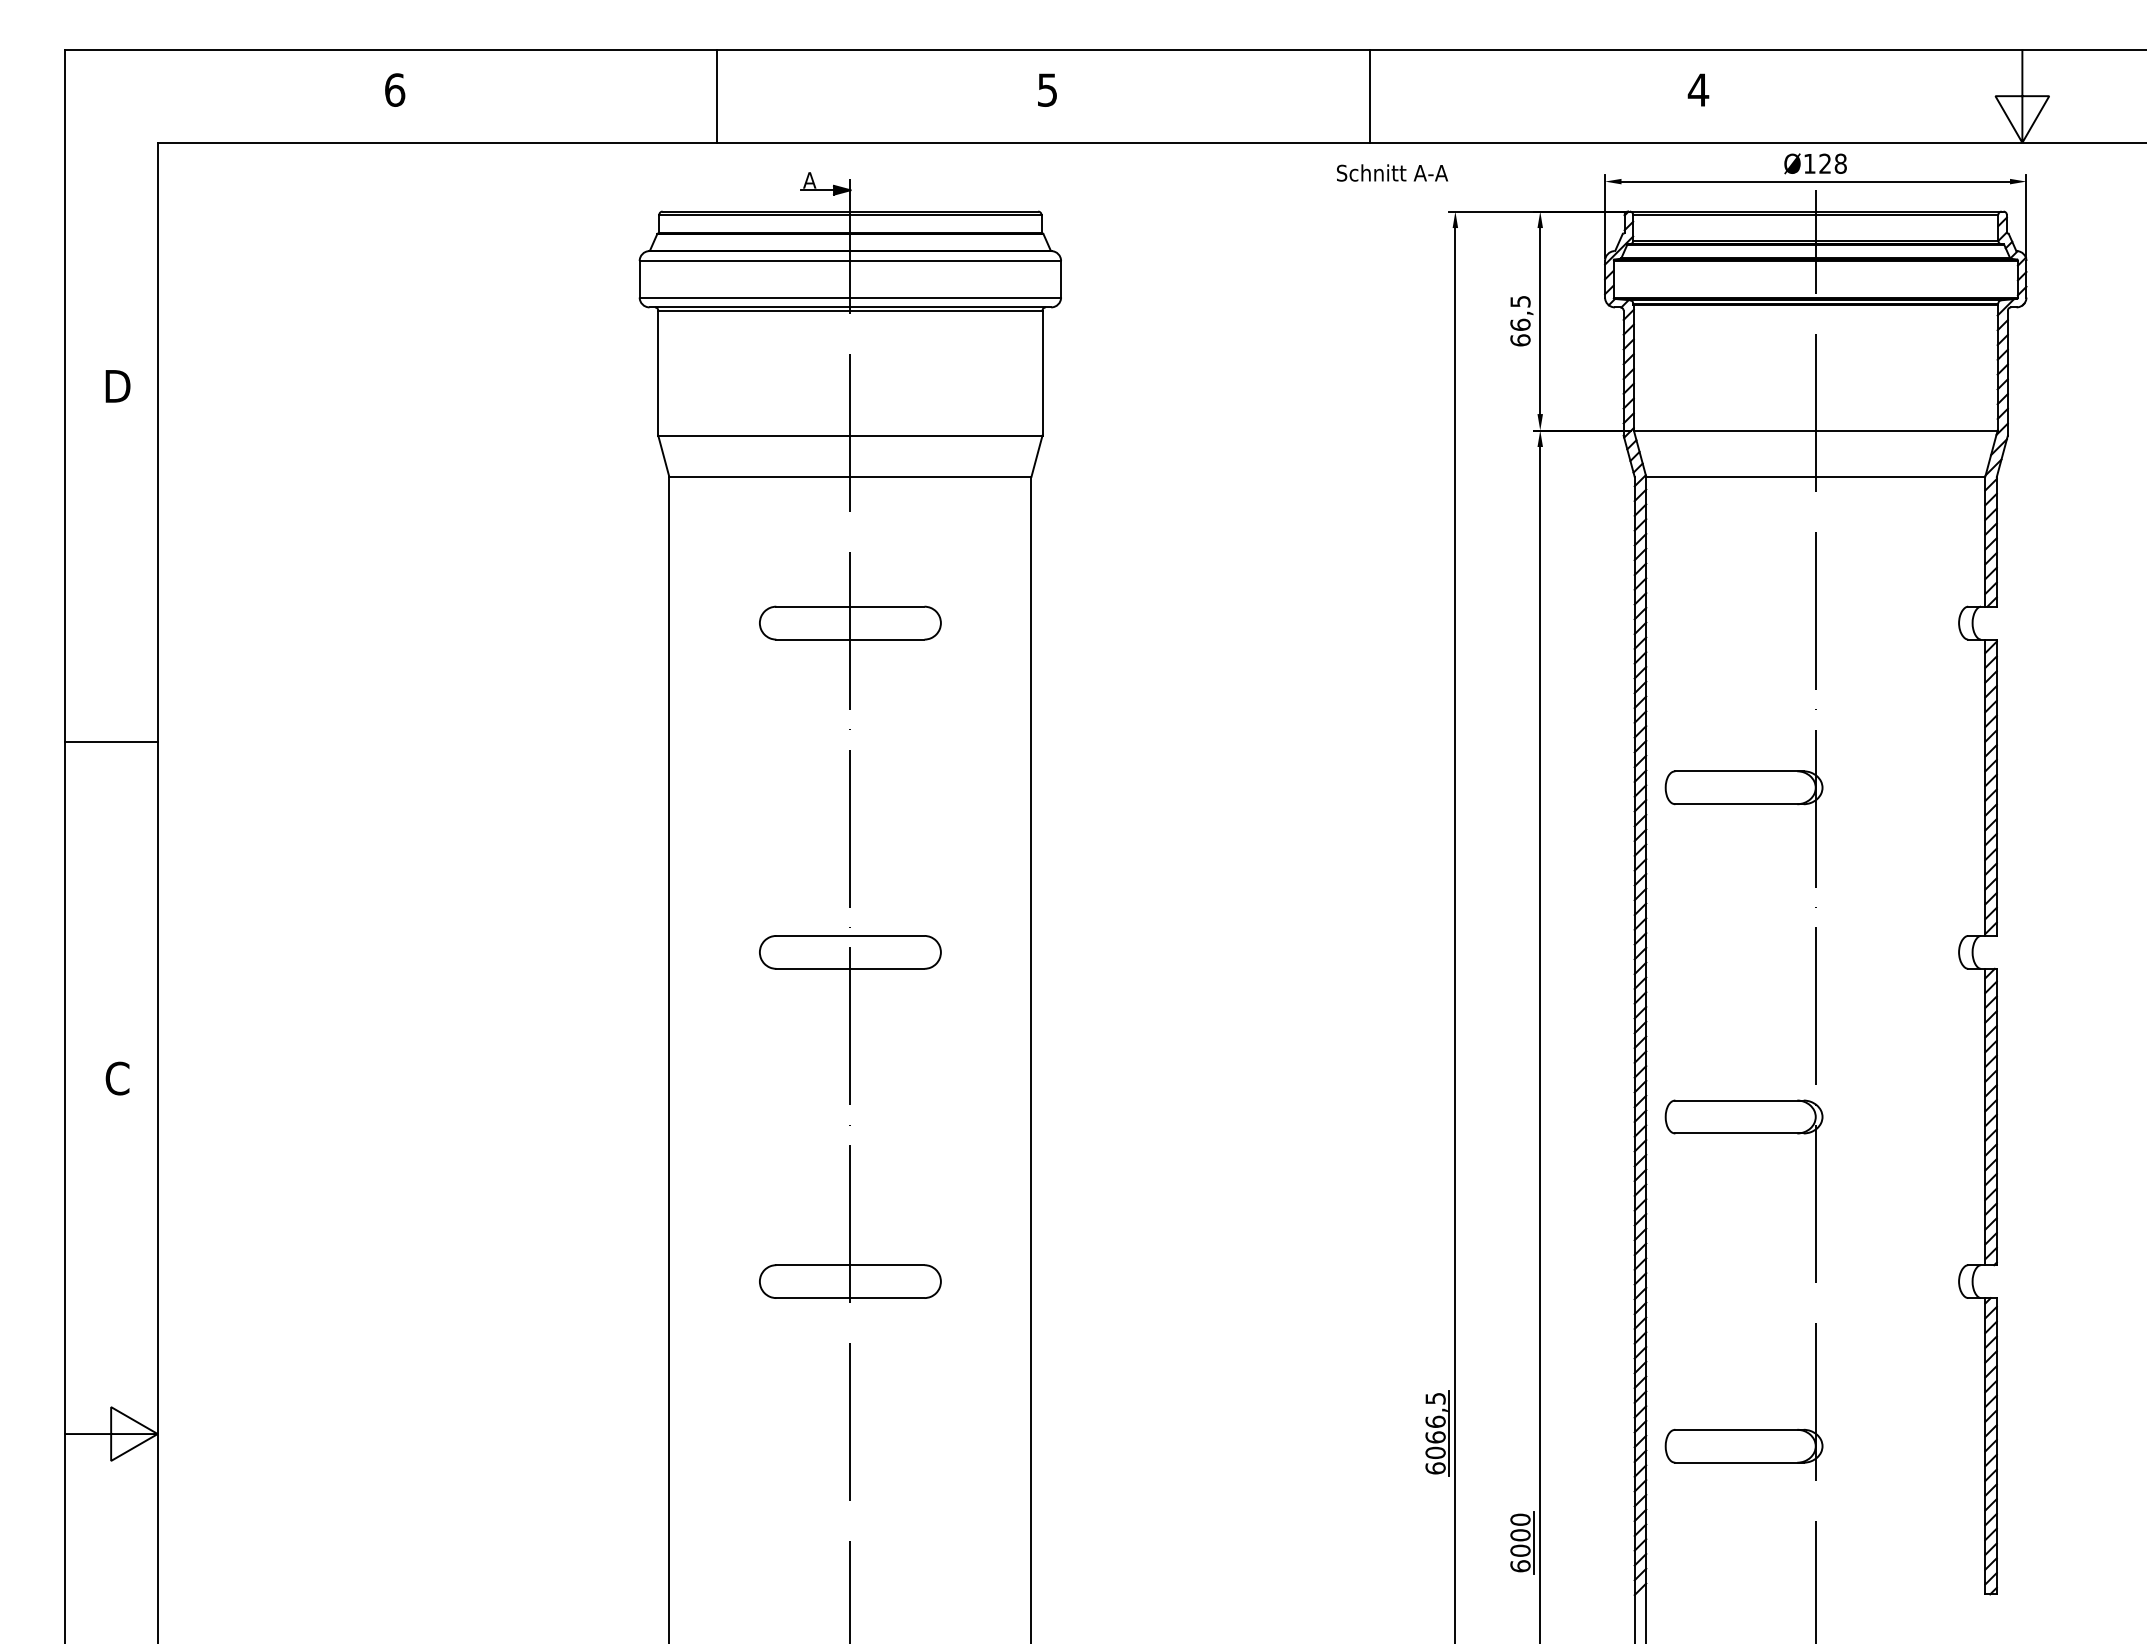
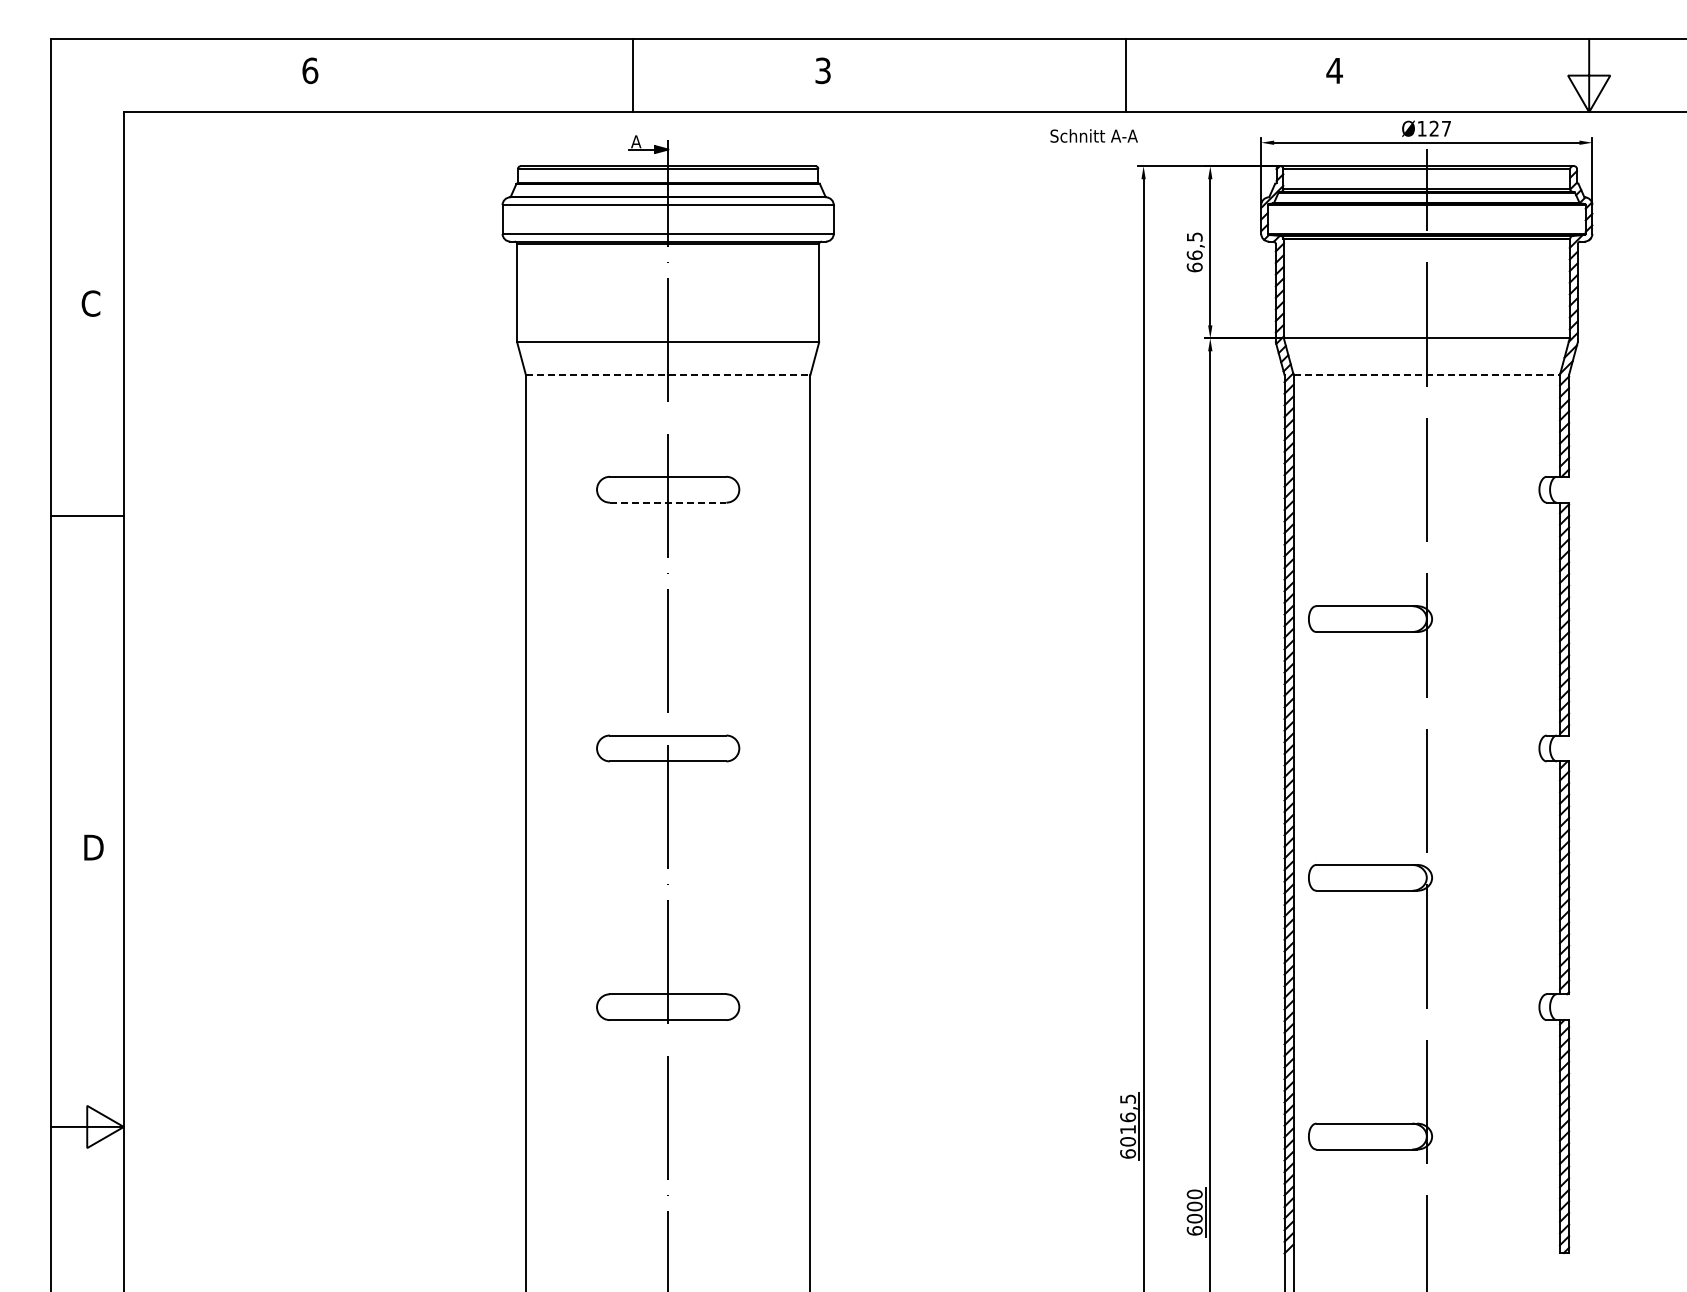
text: (1048, 89) -> (823, 70), 5 -> 3
line: (717, 96) -> (633, 75), moved
line: (1369, 96) -> (1126, 75), moved
text: (1840, 163) -> (1446, 128), Ø128 -> Ø127
text: (116, 386) -> (91, 303), D -> C
line: (850, 476) -> (668, 374), solid -> dashed
line: (1816, 476) -> (1427, 374), solid -> dashed
line: (850, 639) -> (668, 502), solid -> dashed
line: (110, 741) -> (86, 515), moved
text: (119, 1078) -> (93, 847), C -> D
text: (1436, 1437) -> (1128, 1129), 6066,5 -> 6016,5

